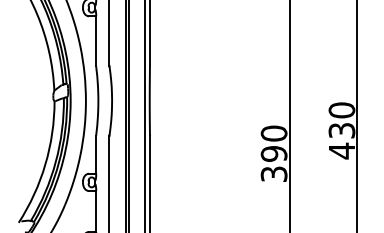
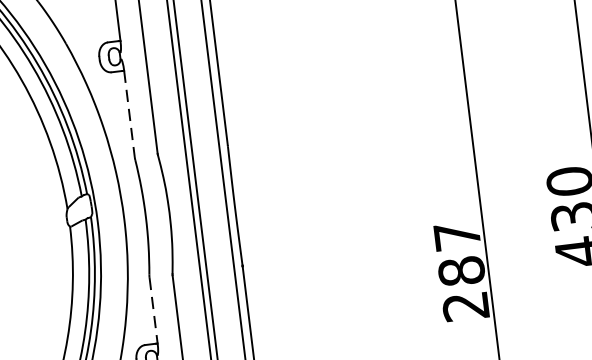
line: (96, 41) -> (129, 114), solid -> dashed
text: (273, 153) -> (460, 270), 390 -> 287
line: (96, 154) -> (154, 310), solid -> dashed

